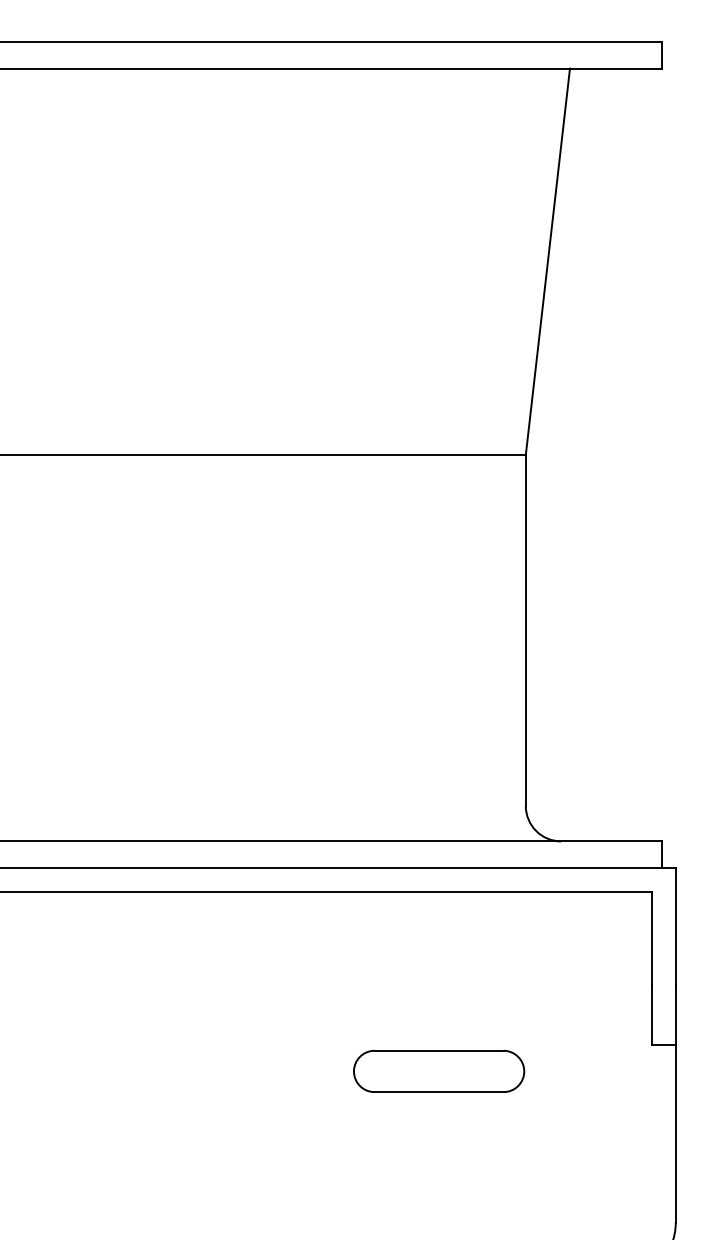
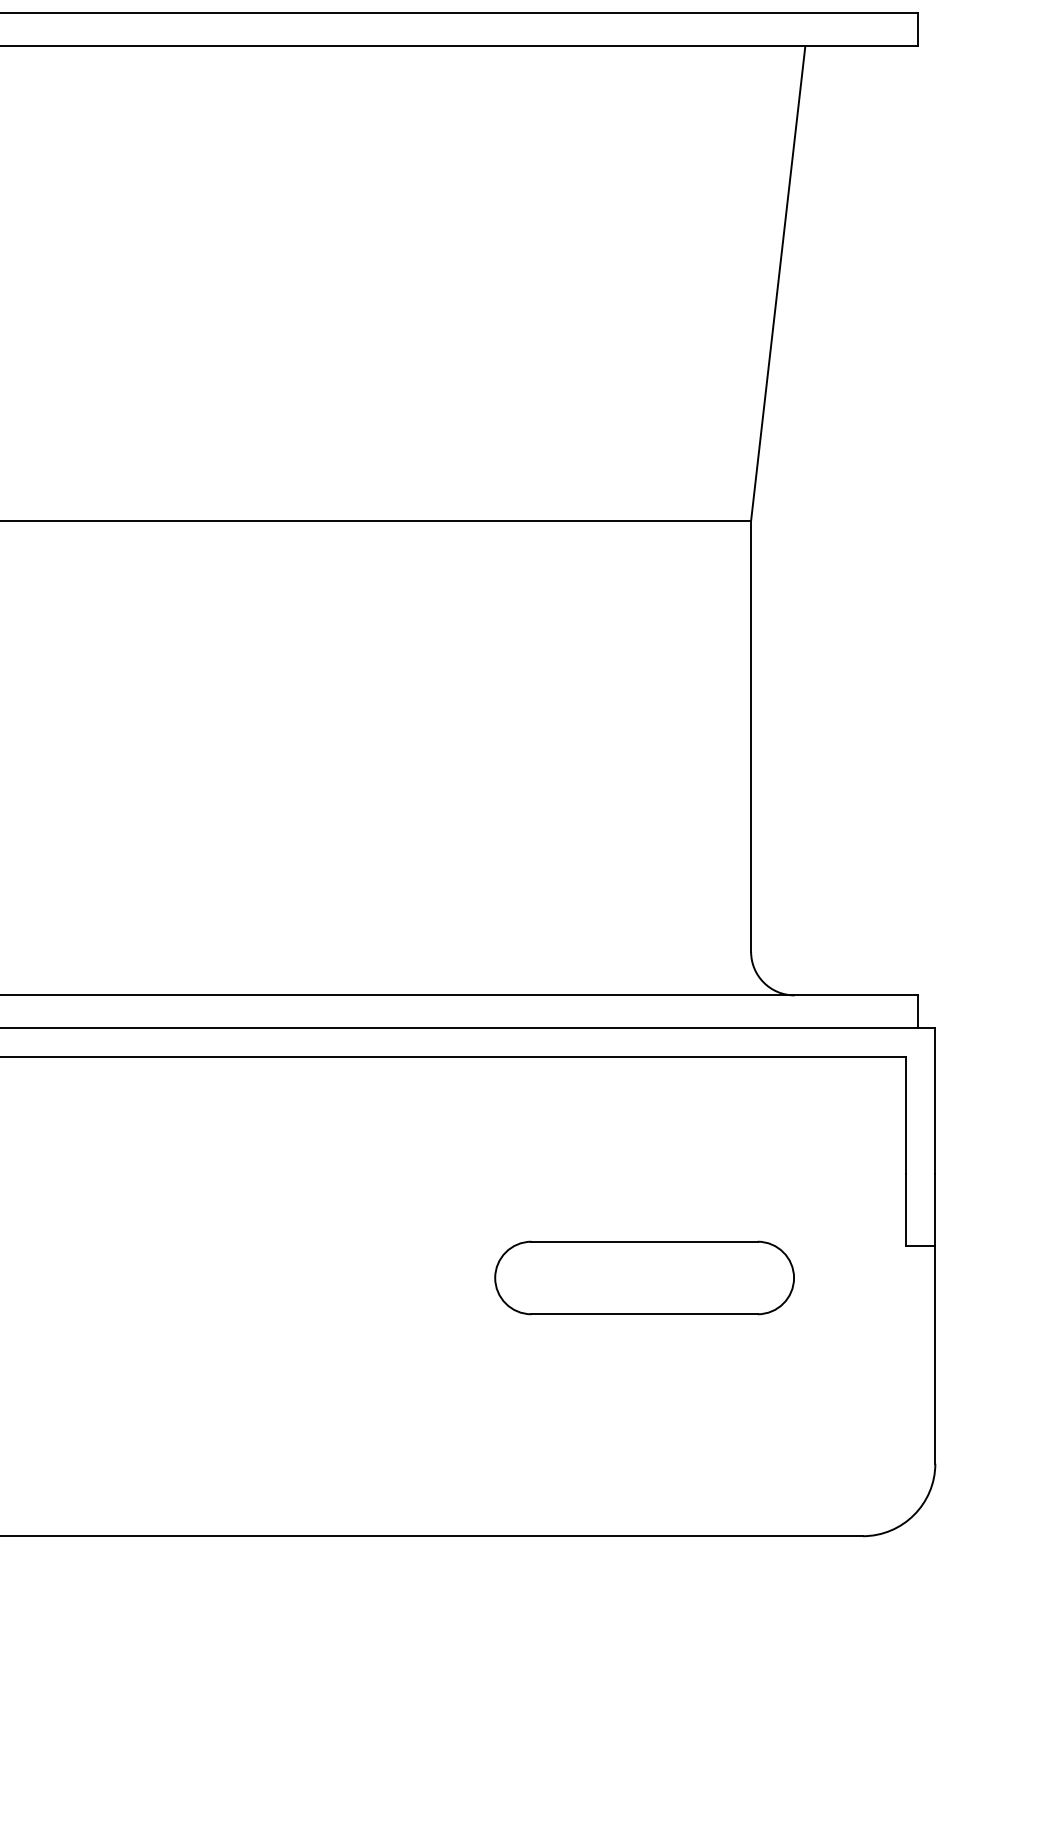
part: (439, 1071) -> (644, 1277), size x1.43

